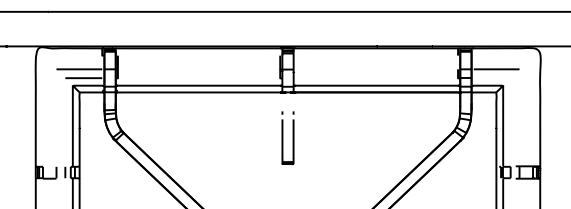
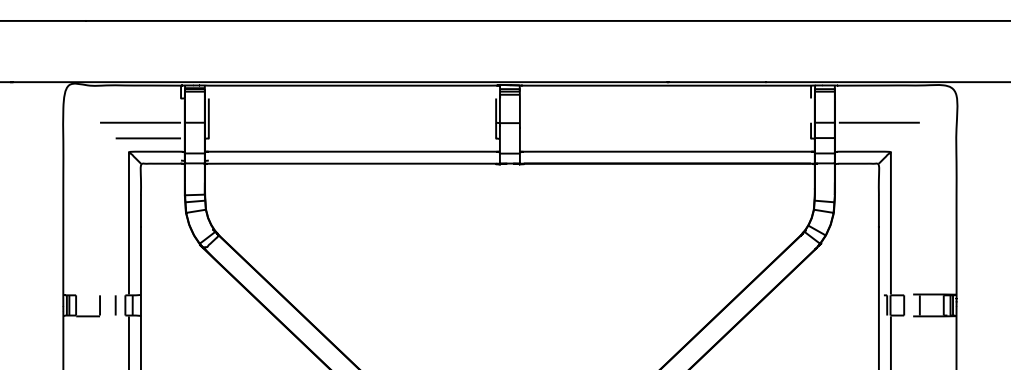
part: (287, 138) -> (509, 245), removed

